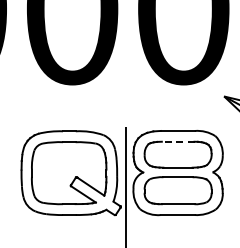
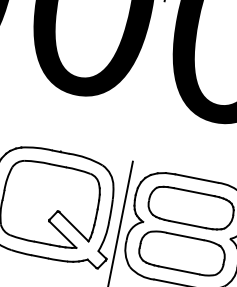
line: (177, 141) -> (193, 191), dashed -> solid

